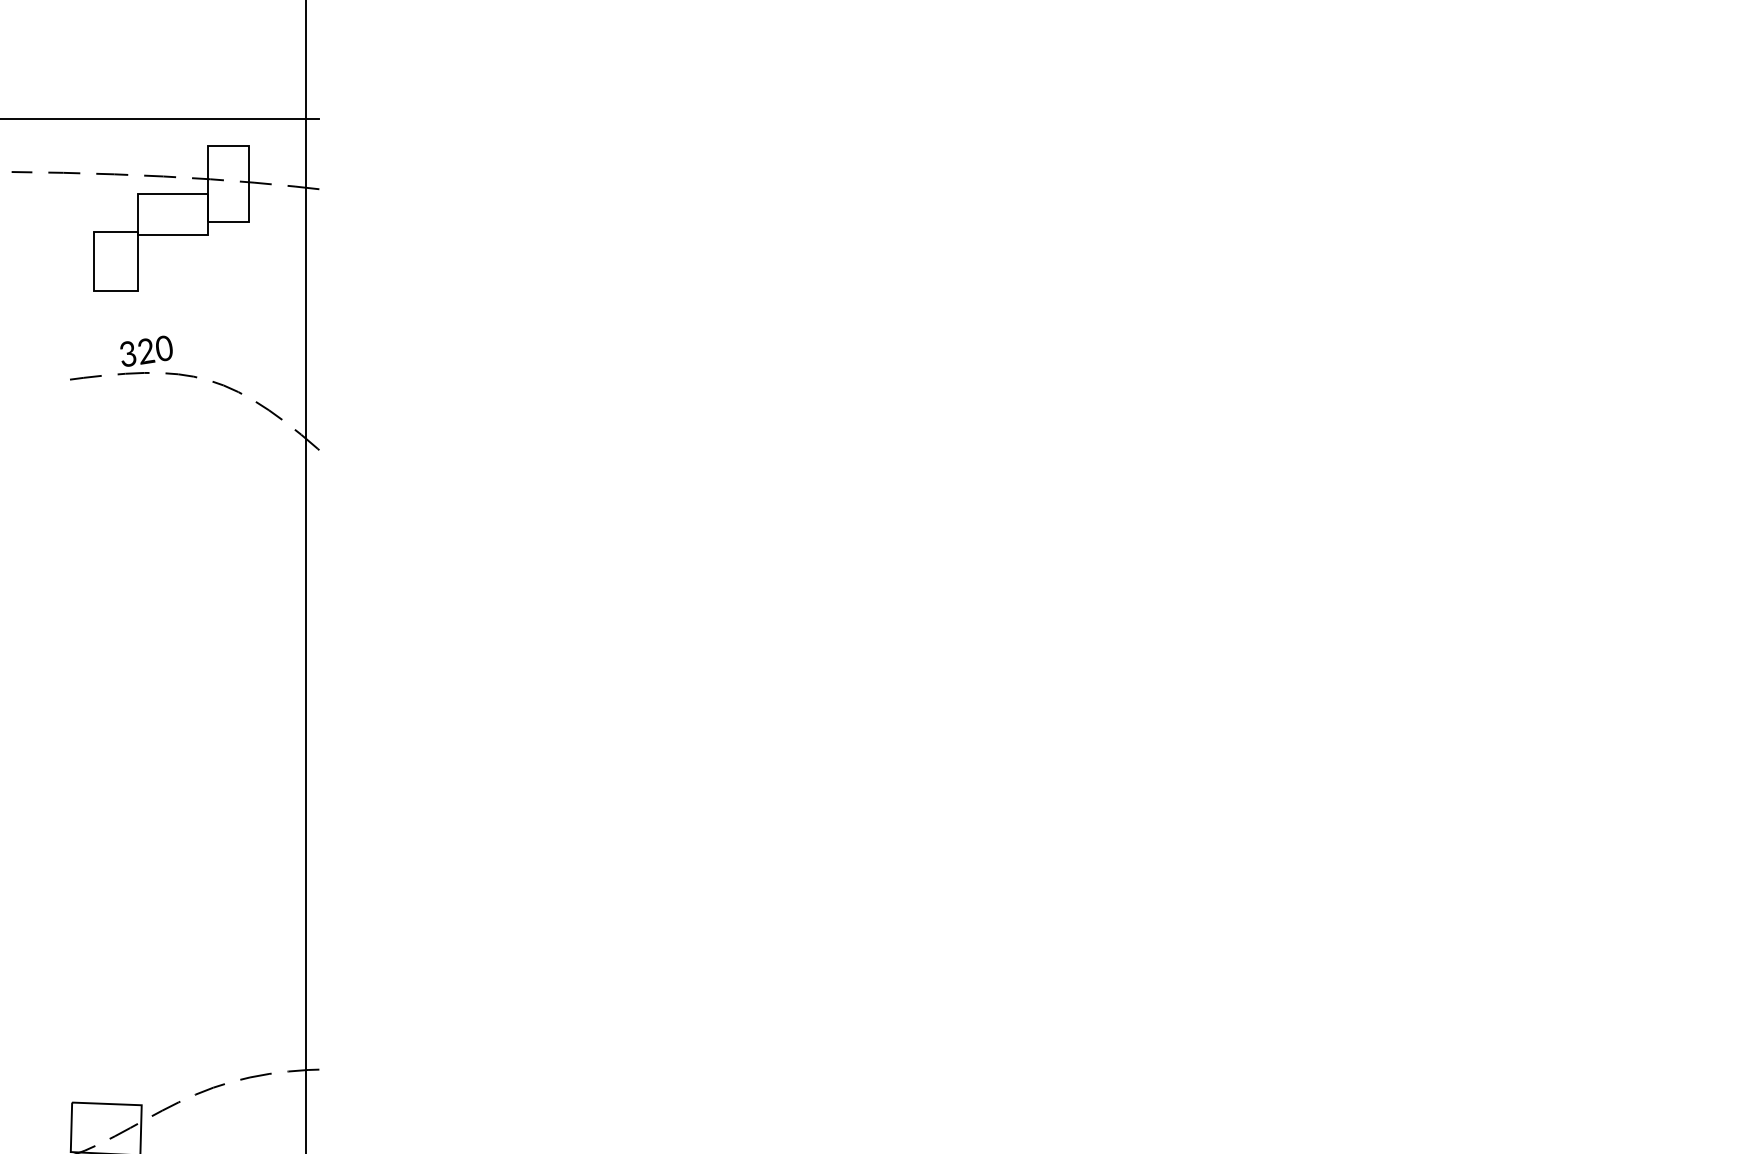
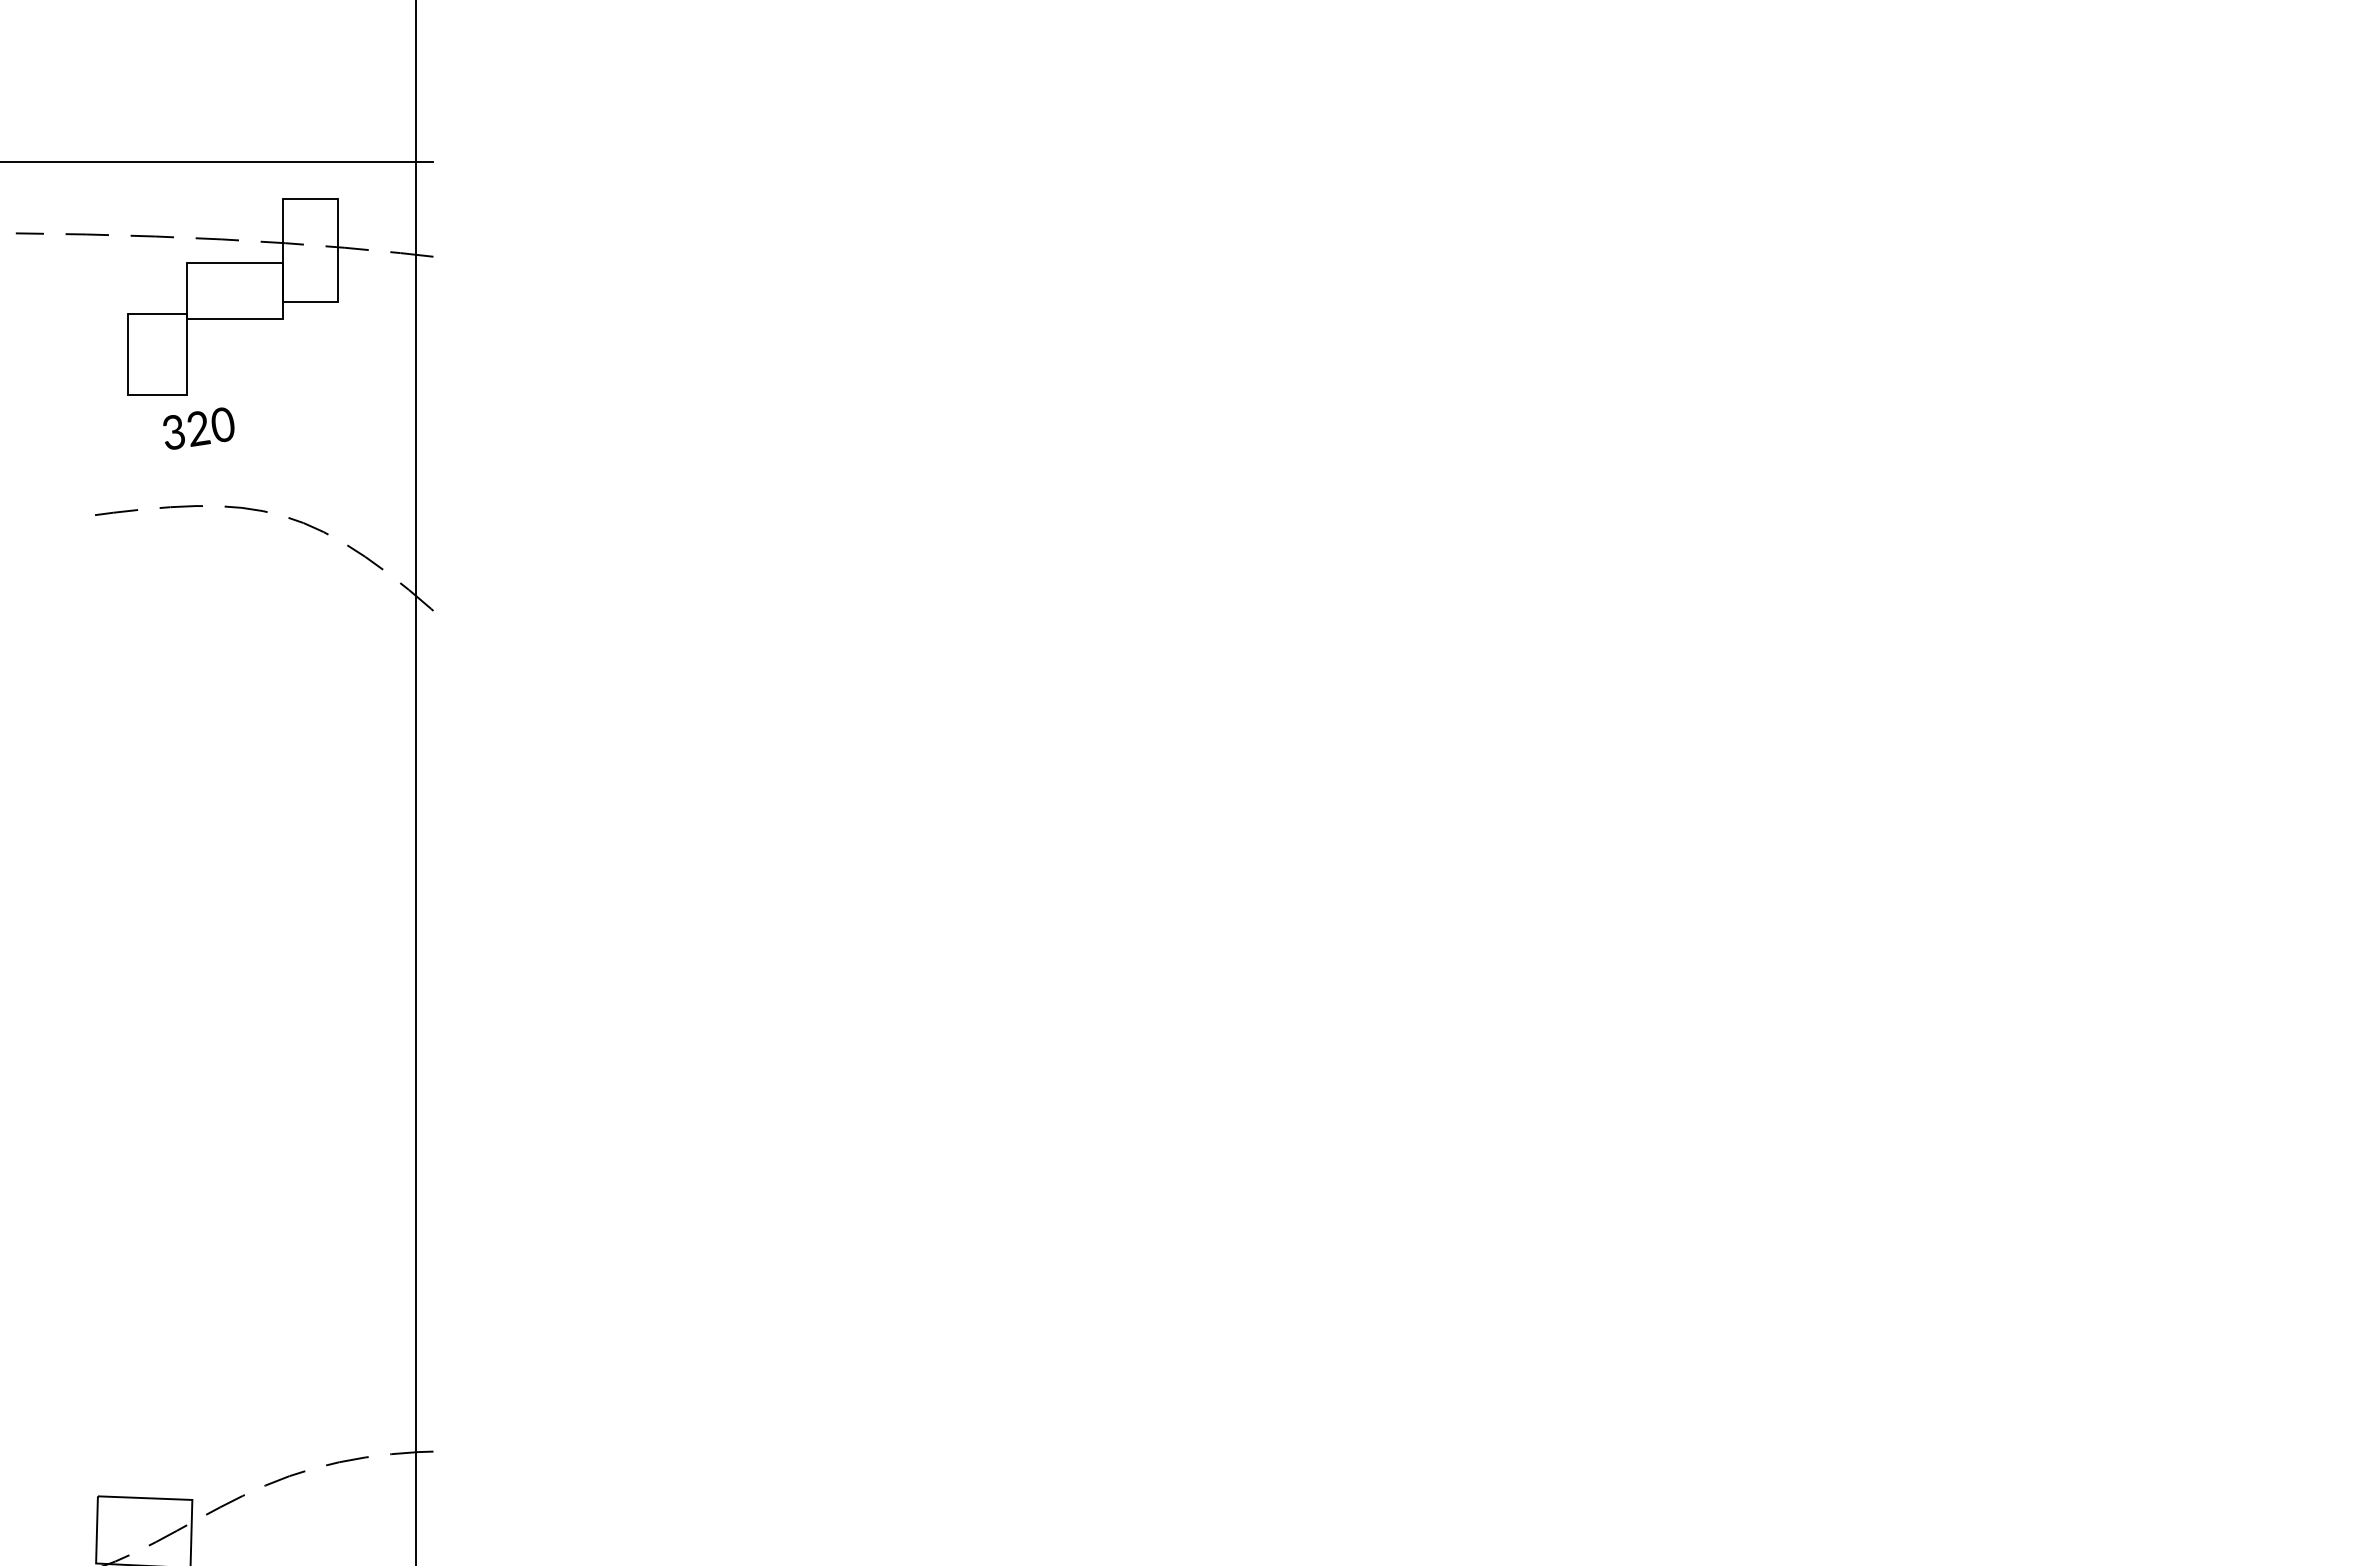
text: (146, 351) -> (198, 428), moved

